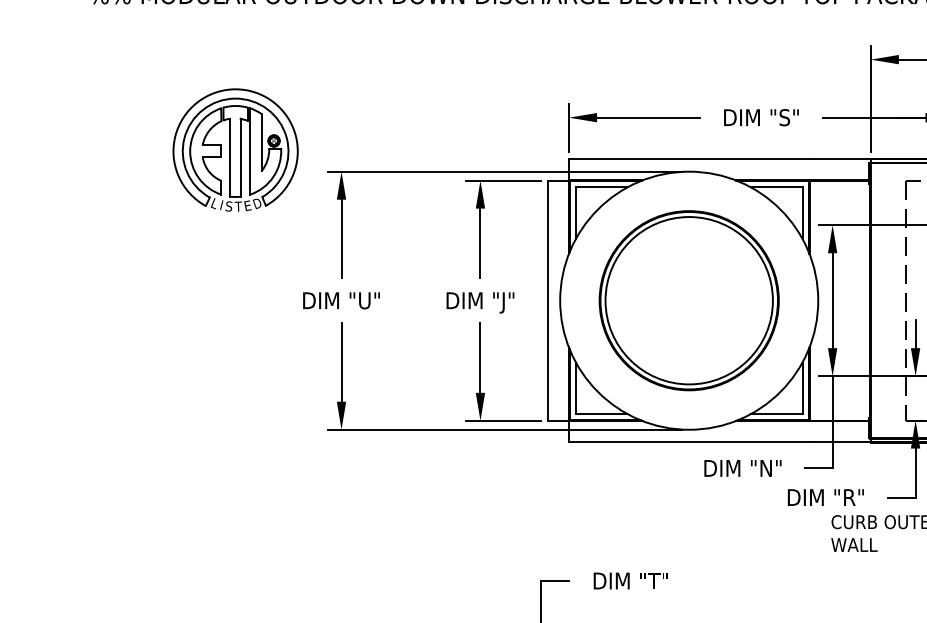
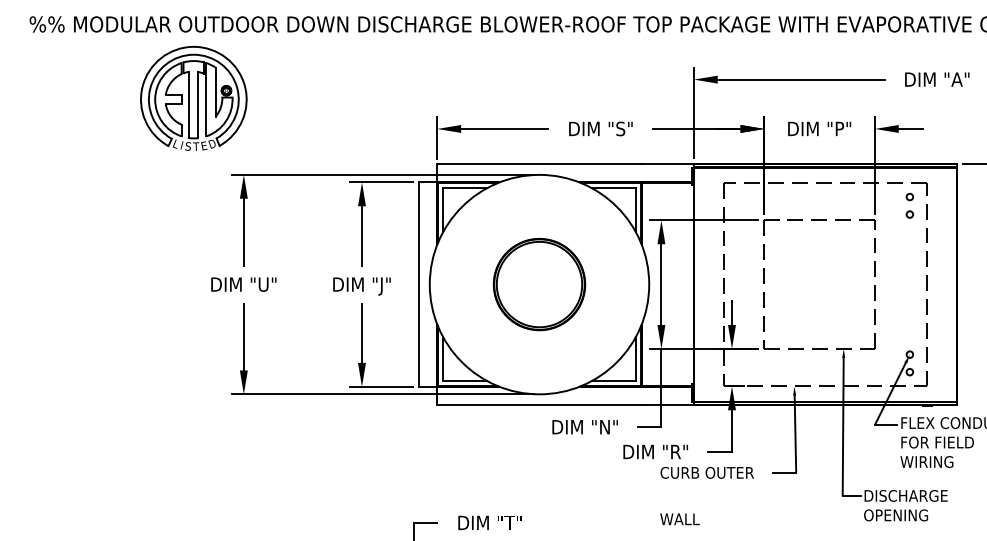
part: (235, 150) -> (193, 98), moved
part: (689, 300) -> (539, 284), size x0.6
text: (853, 545) -> (679, 519), moved

